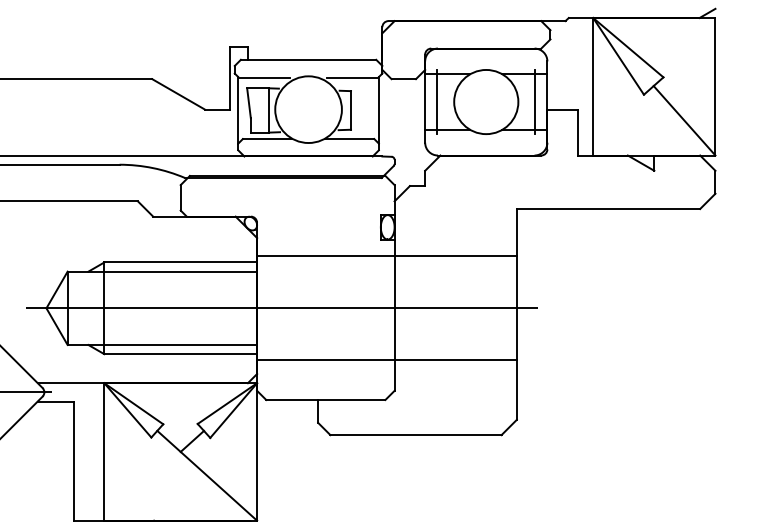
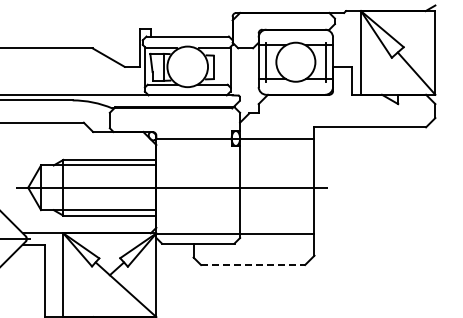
line: (387, 256) -> (235, 139), moved
line: (387, 360) -> (235, 234), moved
line: (416, 434) -> (253, 264), solid -> dashed

